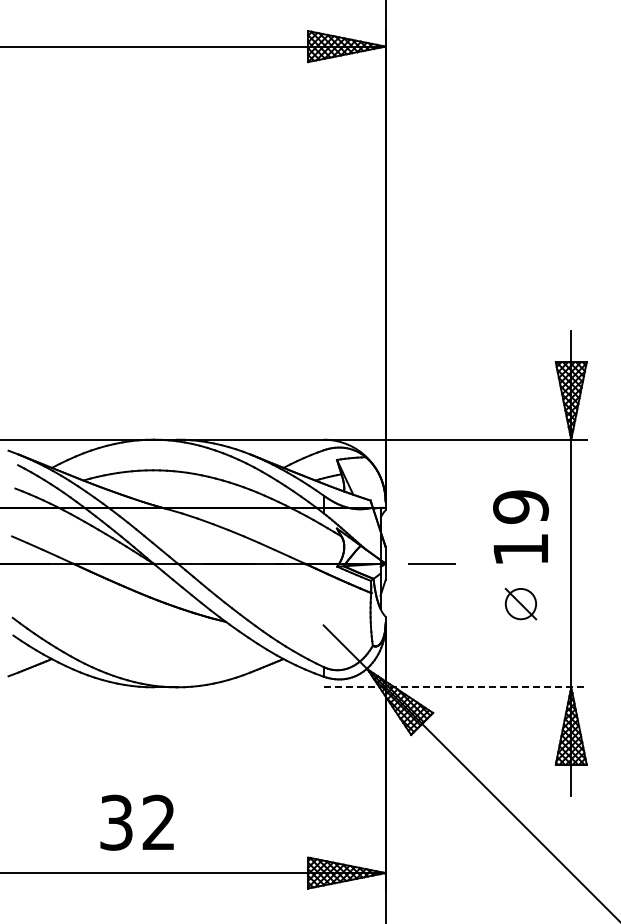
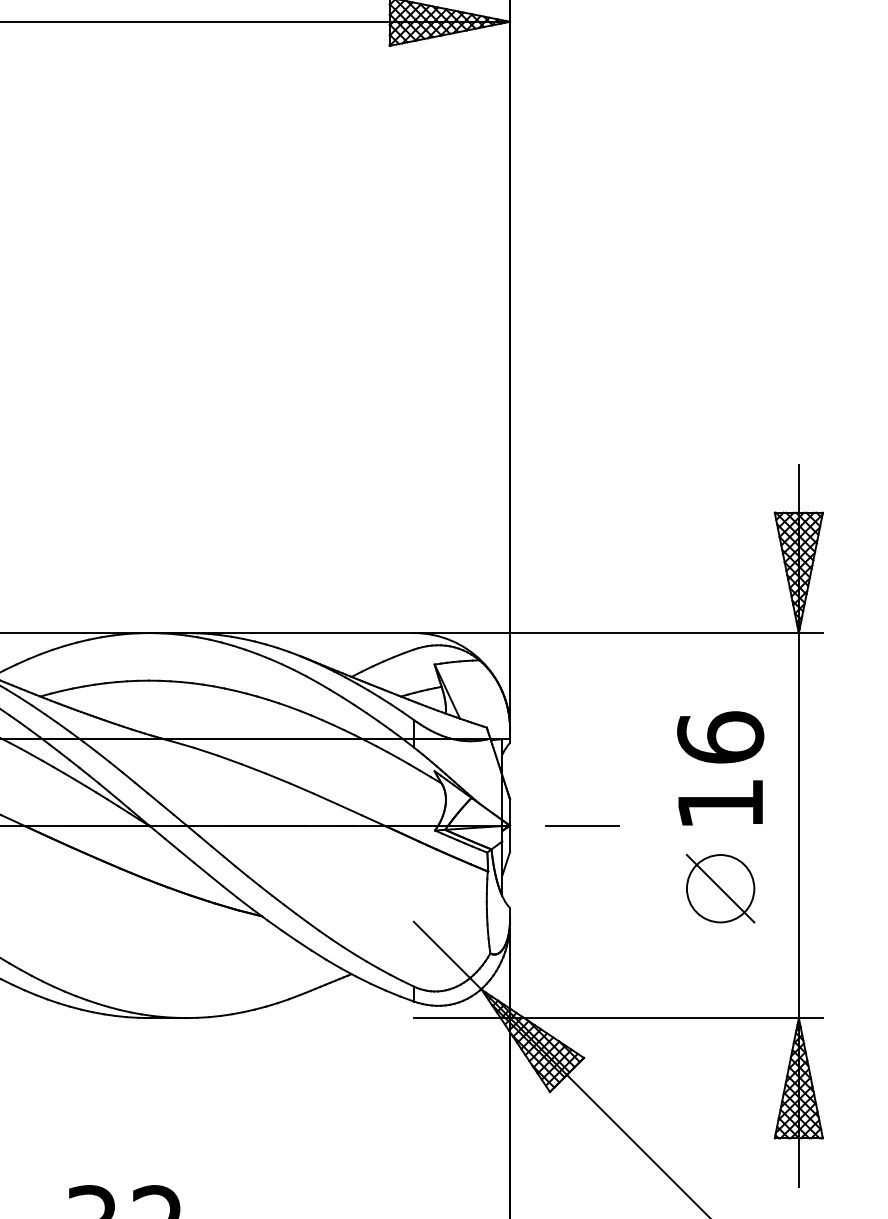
text: (521, 506) -> (721, 736), 19 -> 16
part: (520, 603) -> (719, 887), size x1.43
line: (455, 687) -> (618, 1018), dashed -> solid

